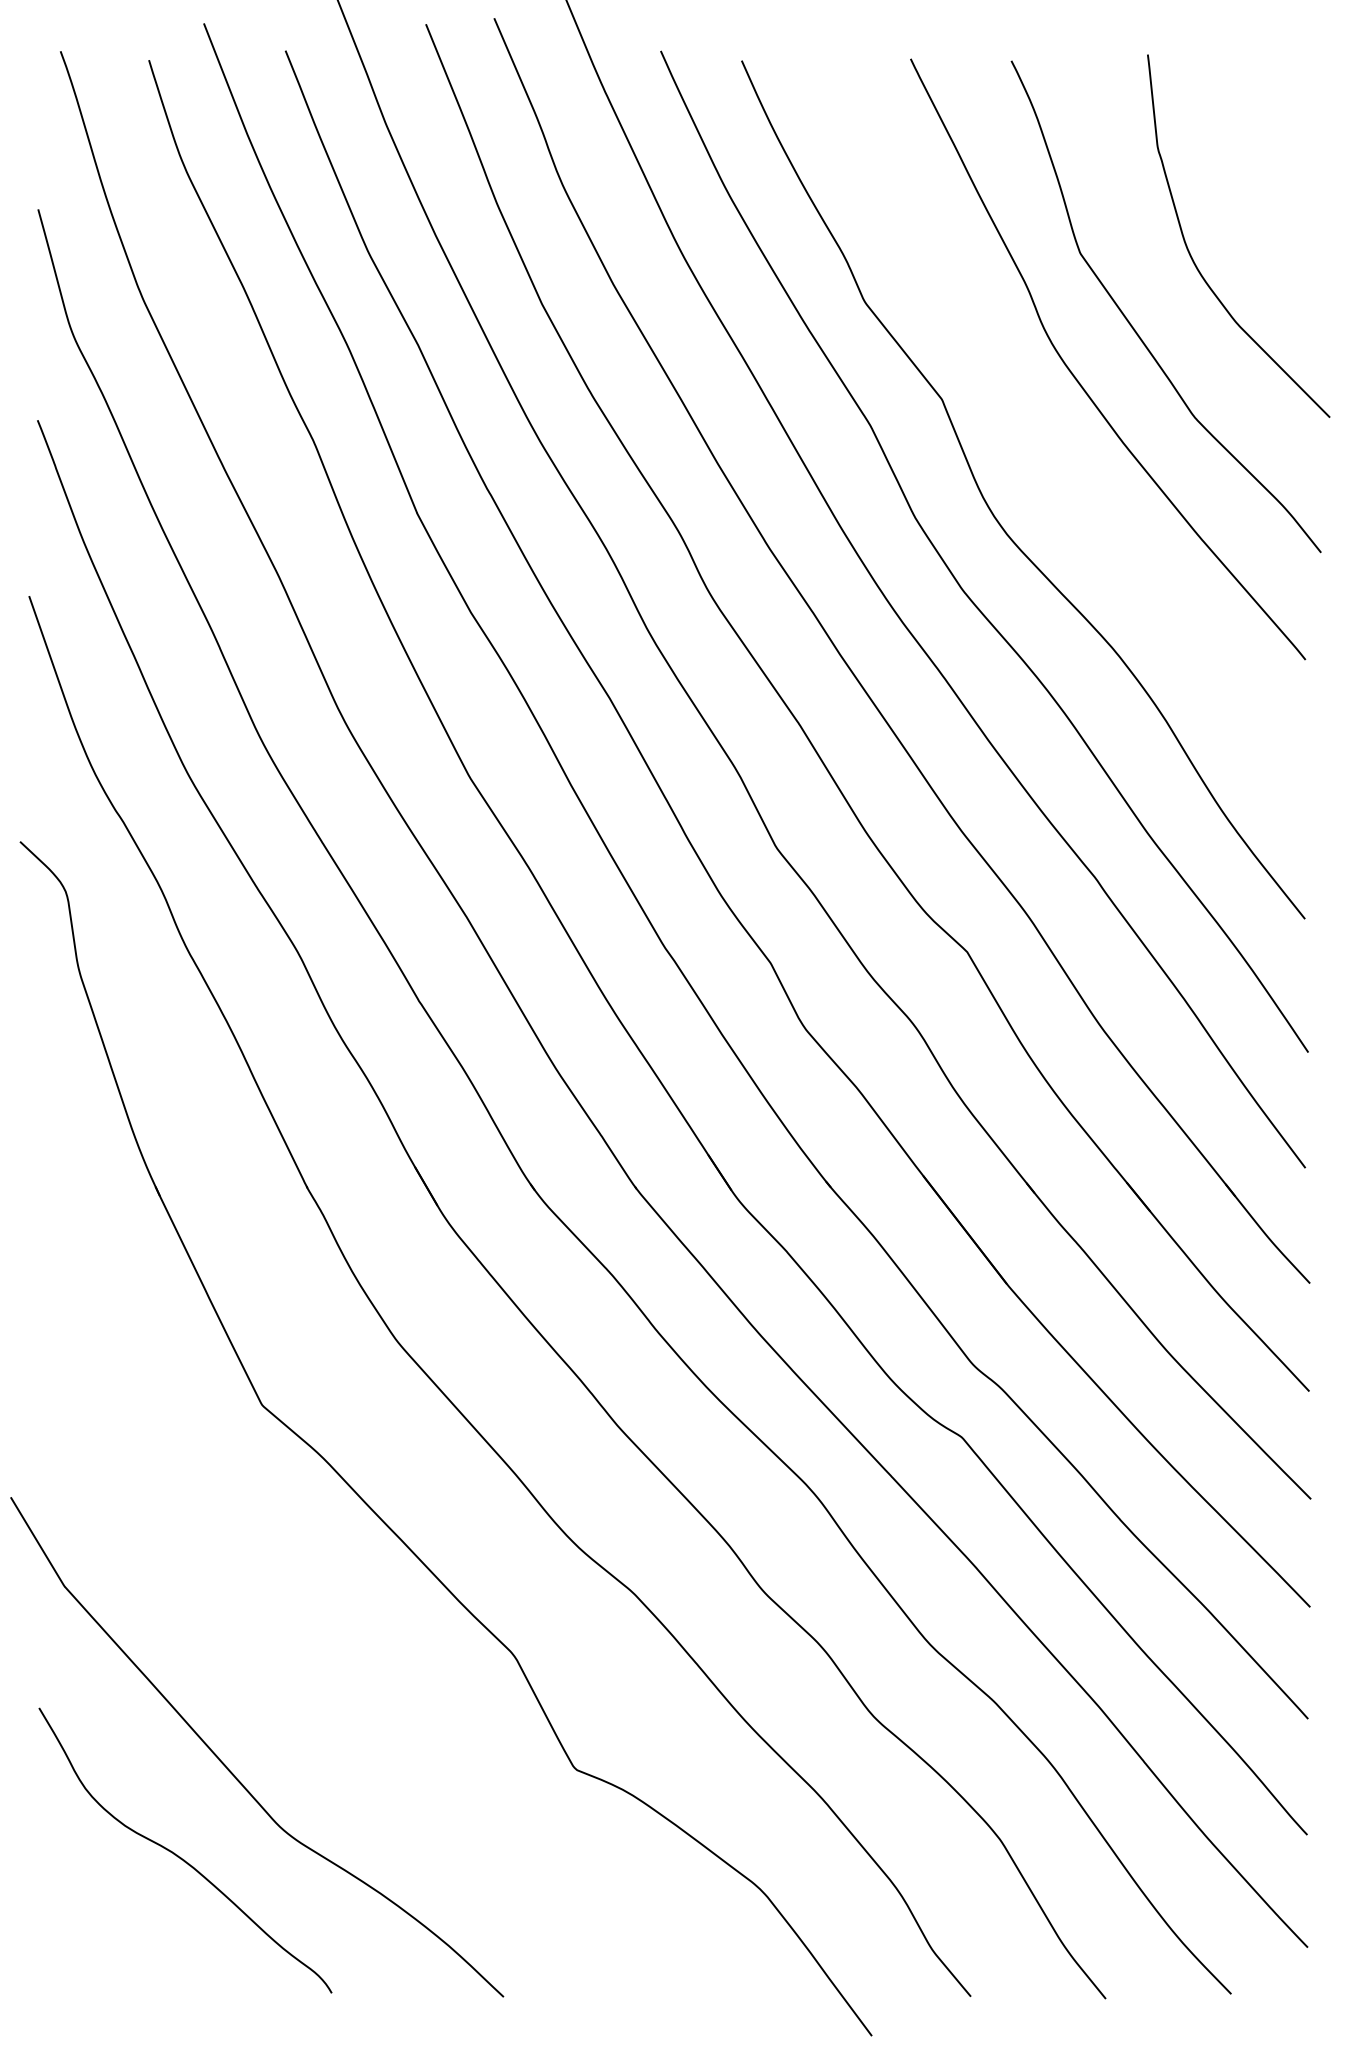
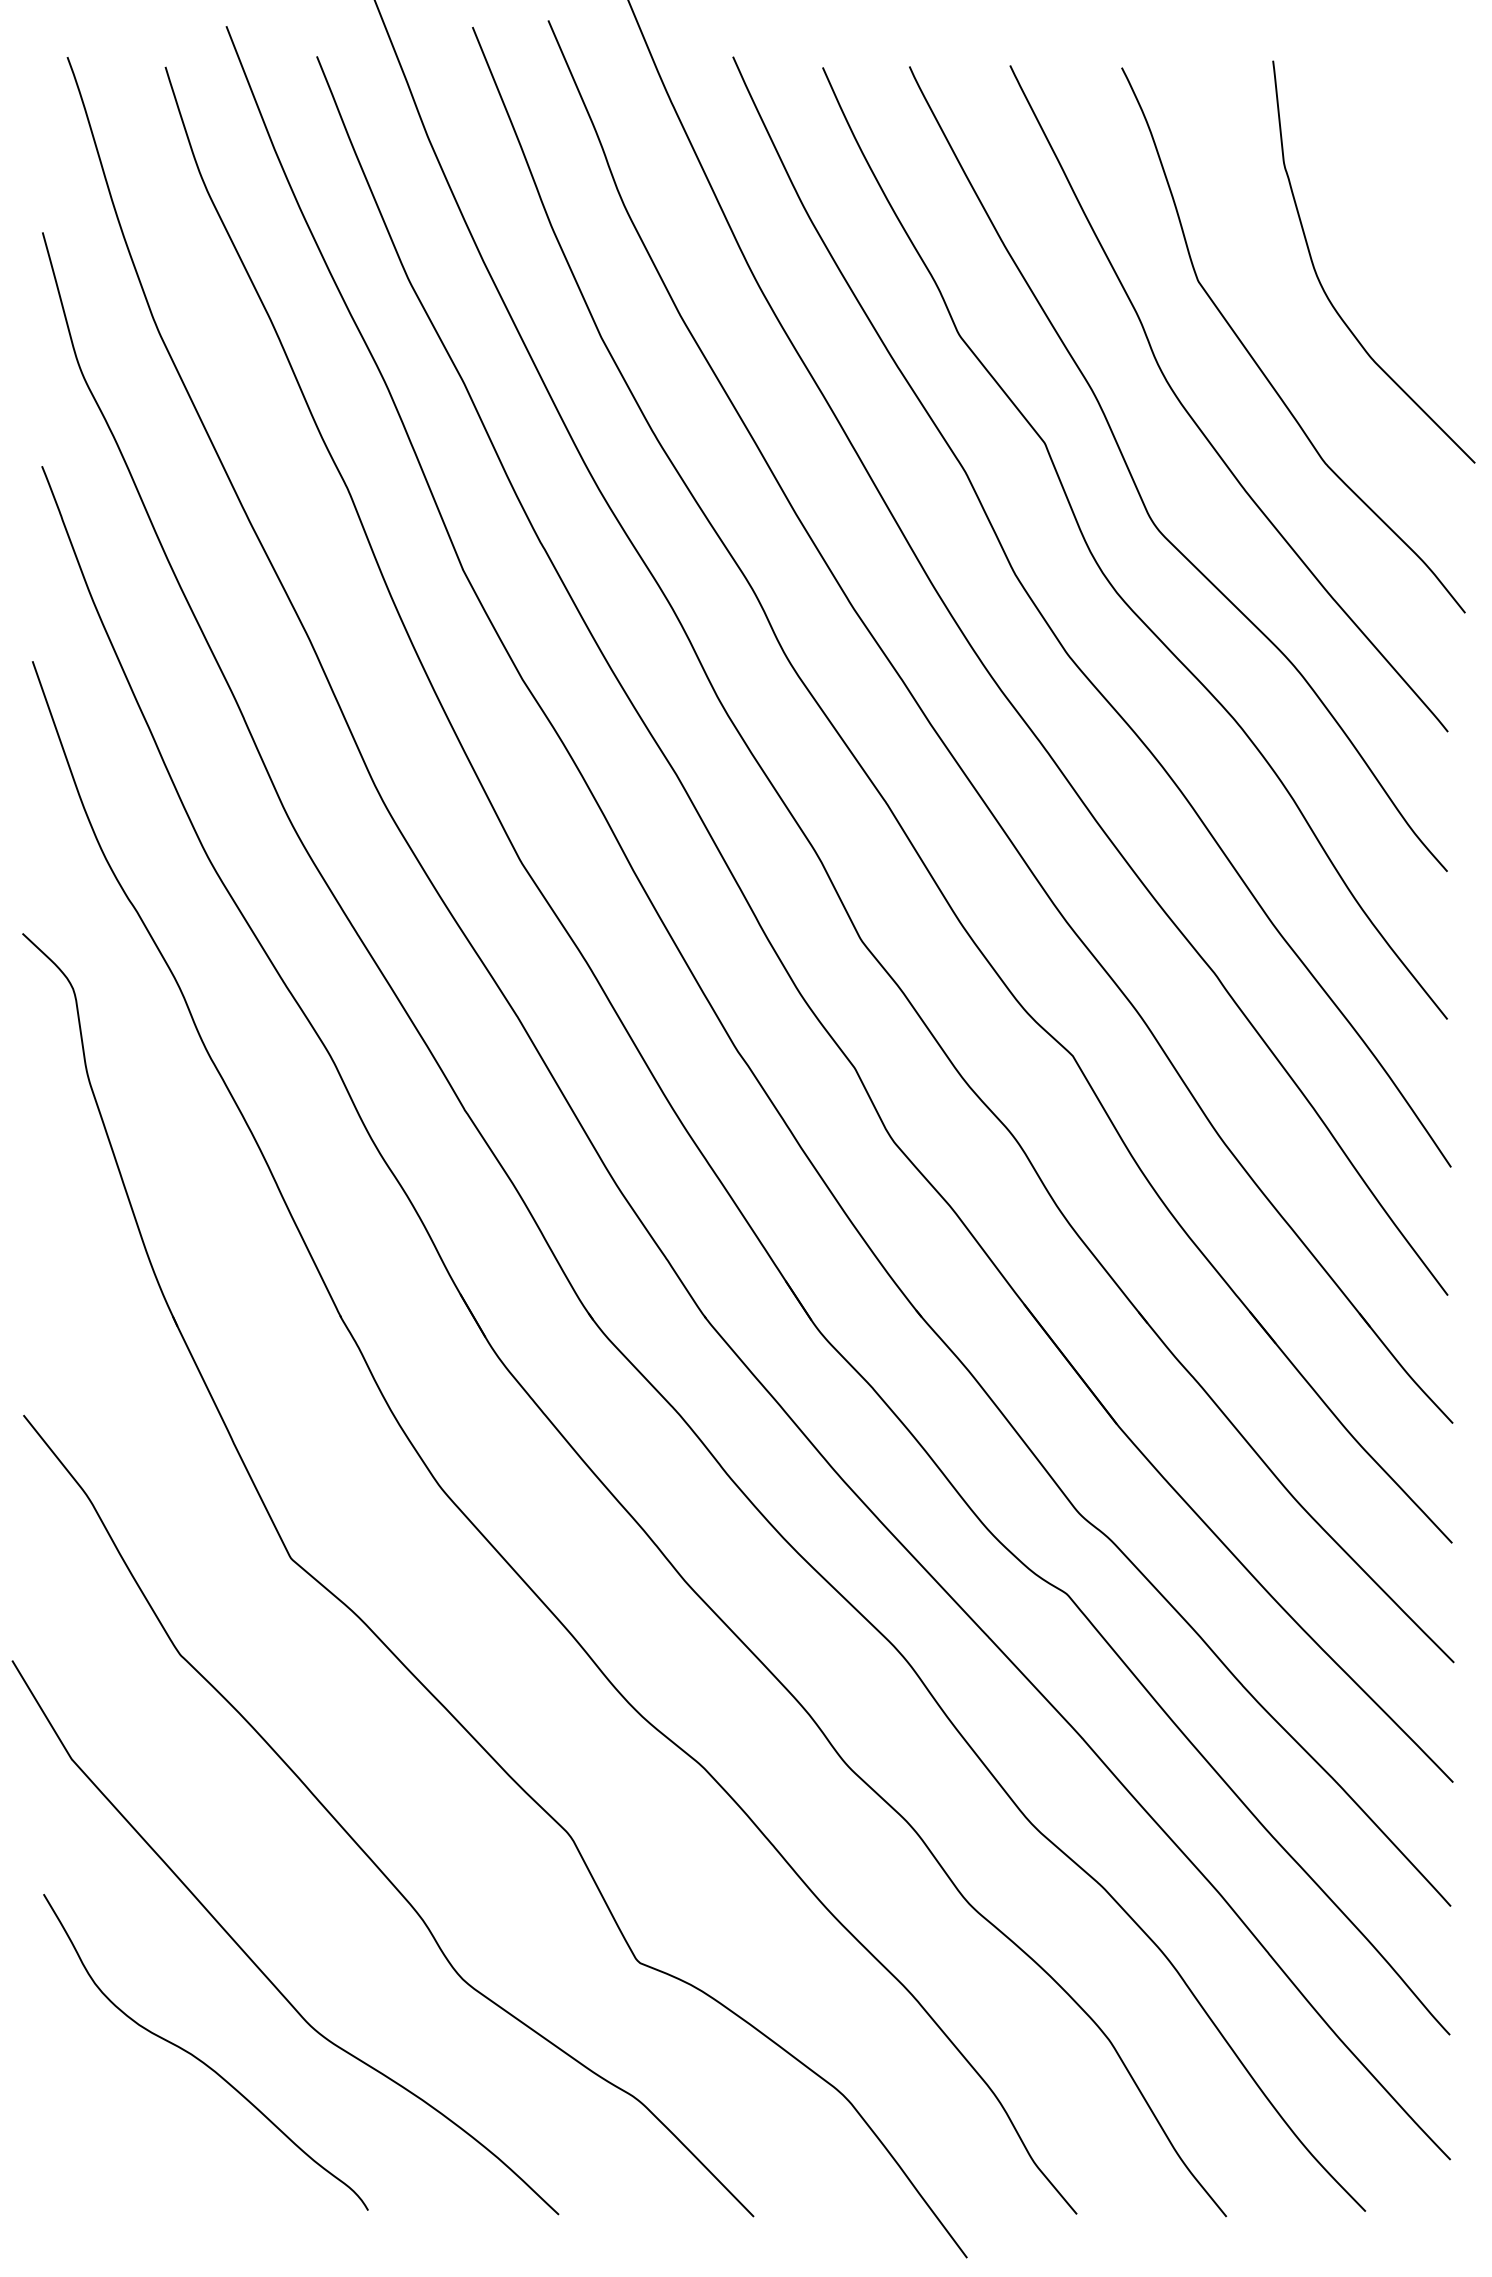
curve: (1026, 440) -> (1138, 488), added
curve: (320, 1659) -> (355, 1840), added

